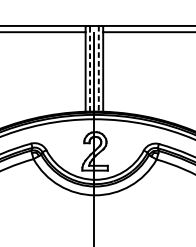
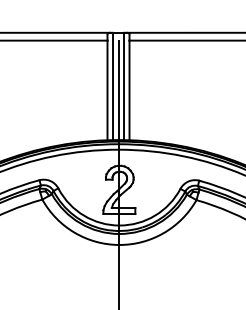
line: (90, 68) -> (113, 86), dashed -> solid
line: (99, 68) -> (124, 86), dashed -> solid

